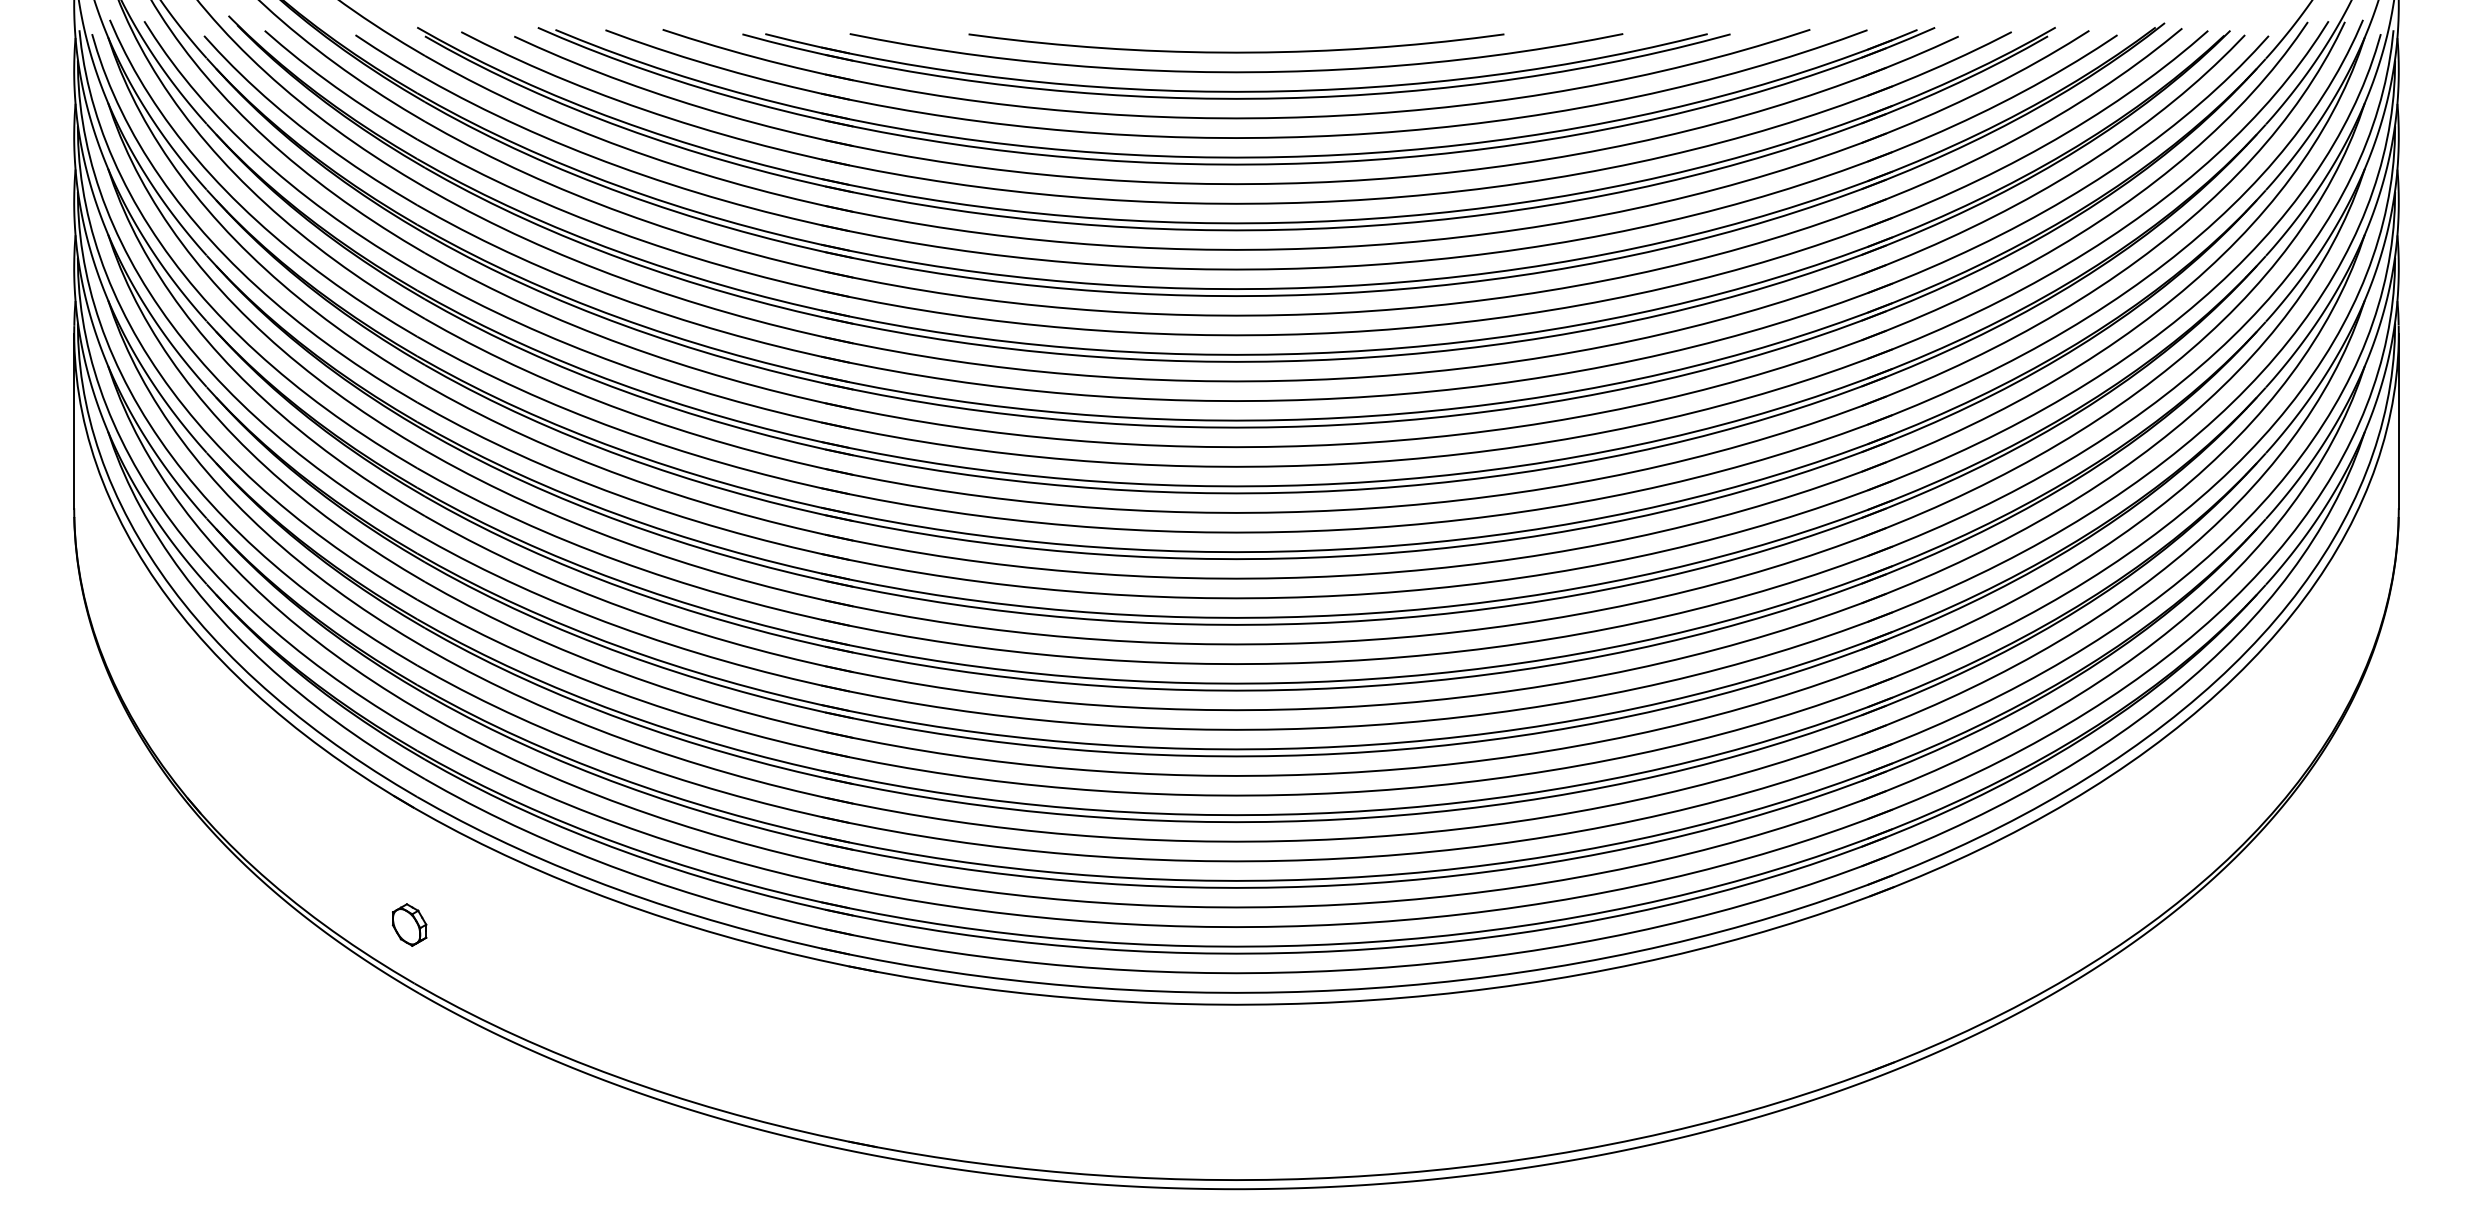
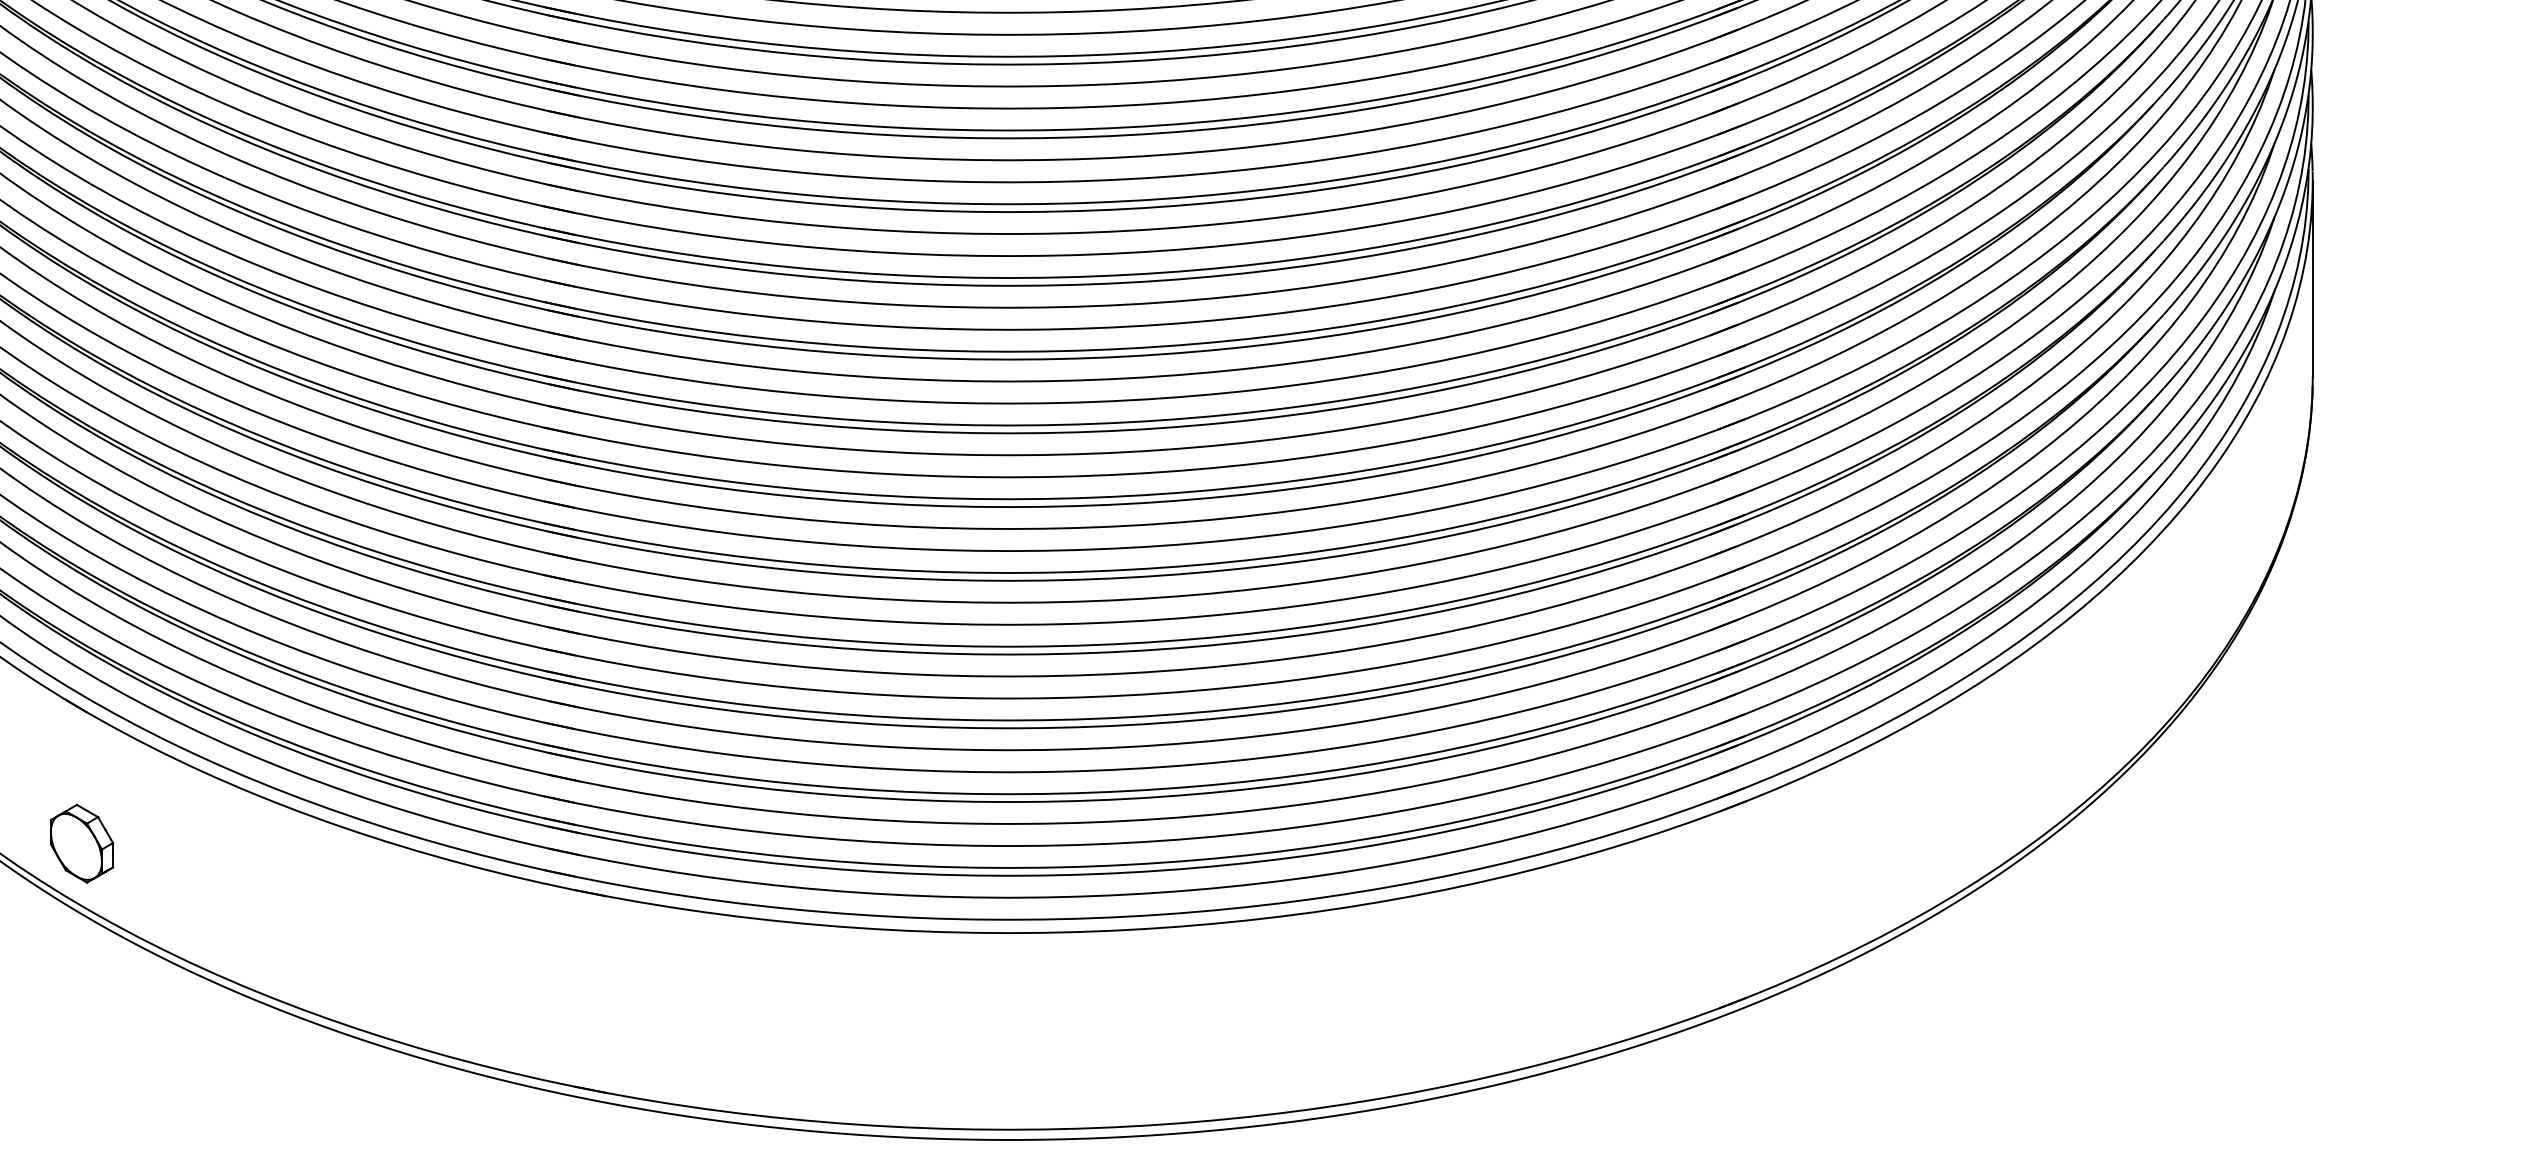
part: (409, 924) -> (81, 843), size x1.67

